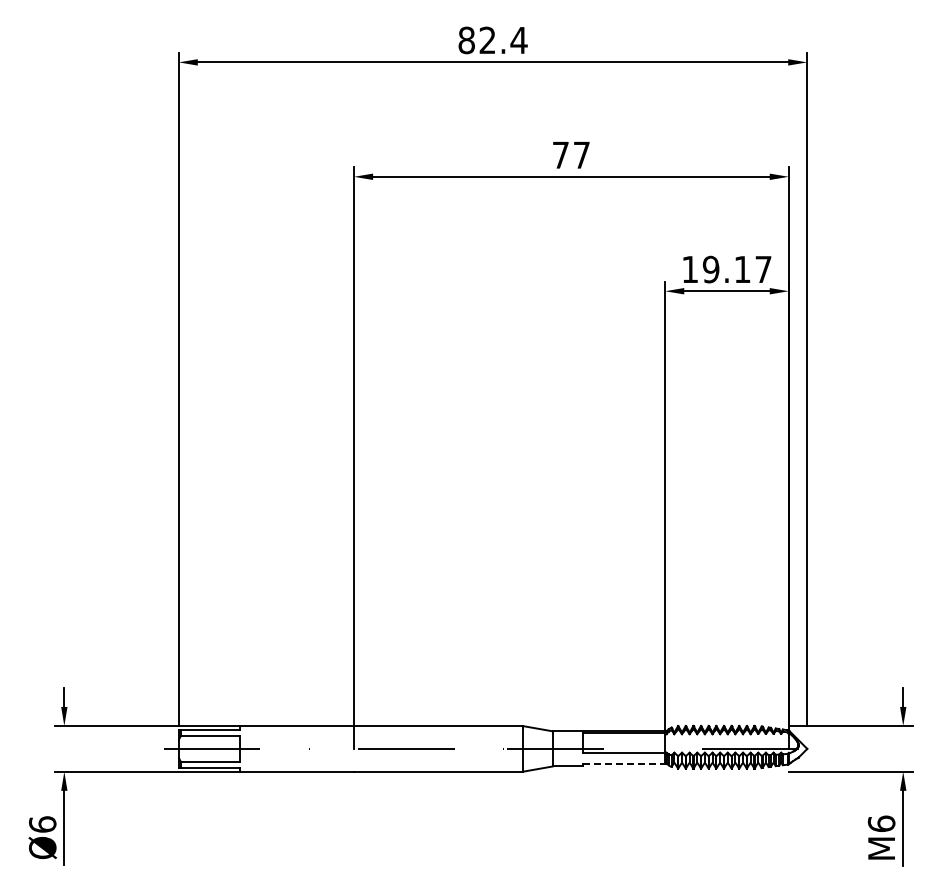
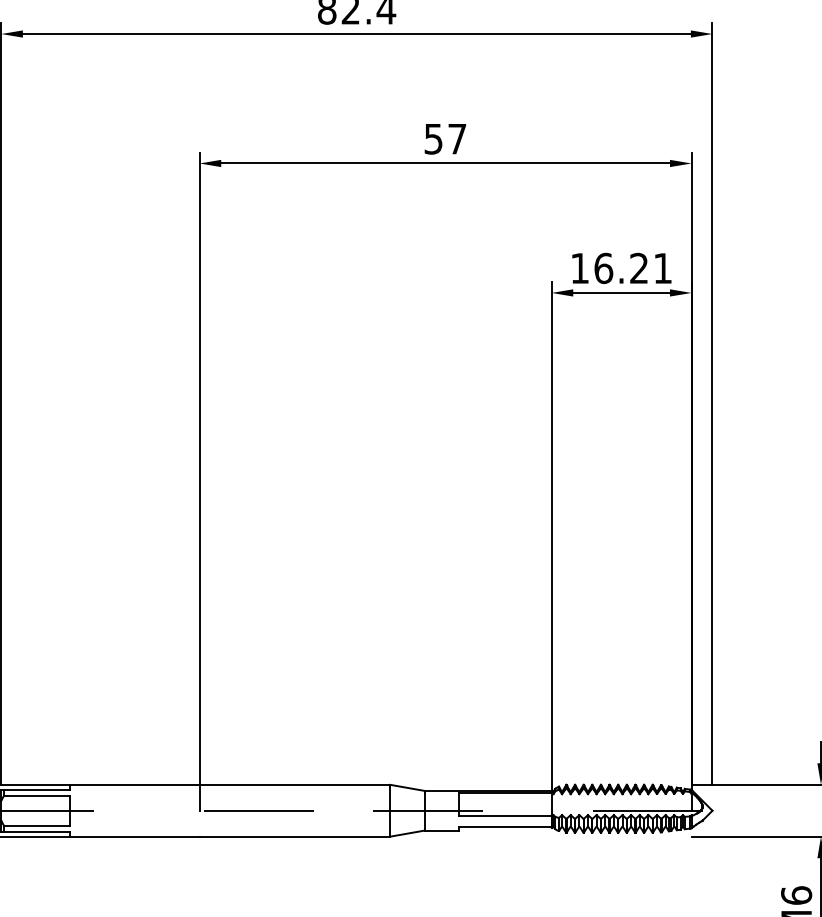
text: (560, 154) -> (433, 138), 77 -> 57
text: (736, 269) -> (632, 268), 19.17 -> 16.21
line: (624, 763) -> (505, 827), dashed -> solid

